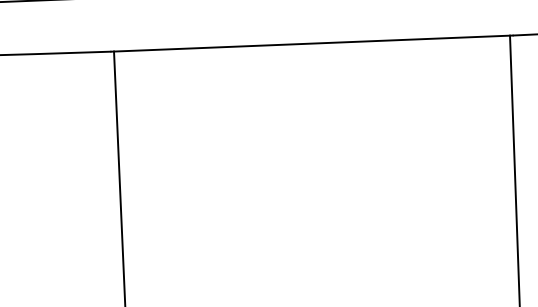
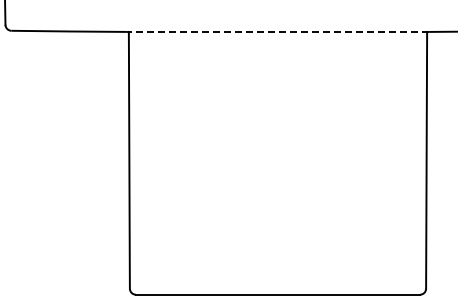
line: (311, 43) -> (277, 31), solid -> dashed

